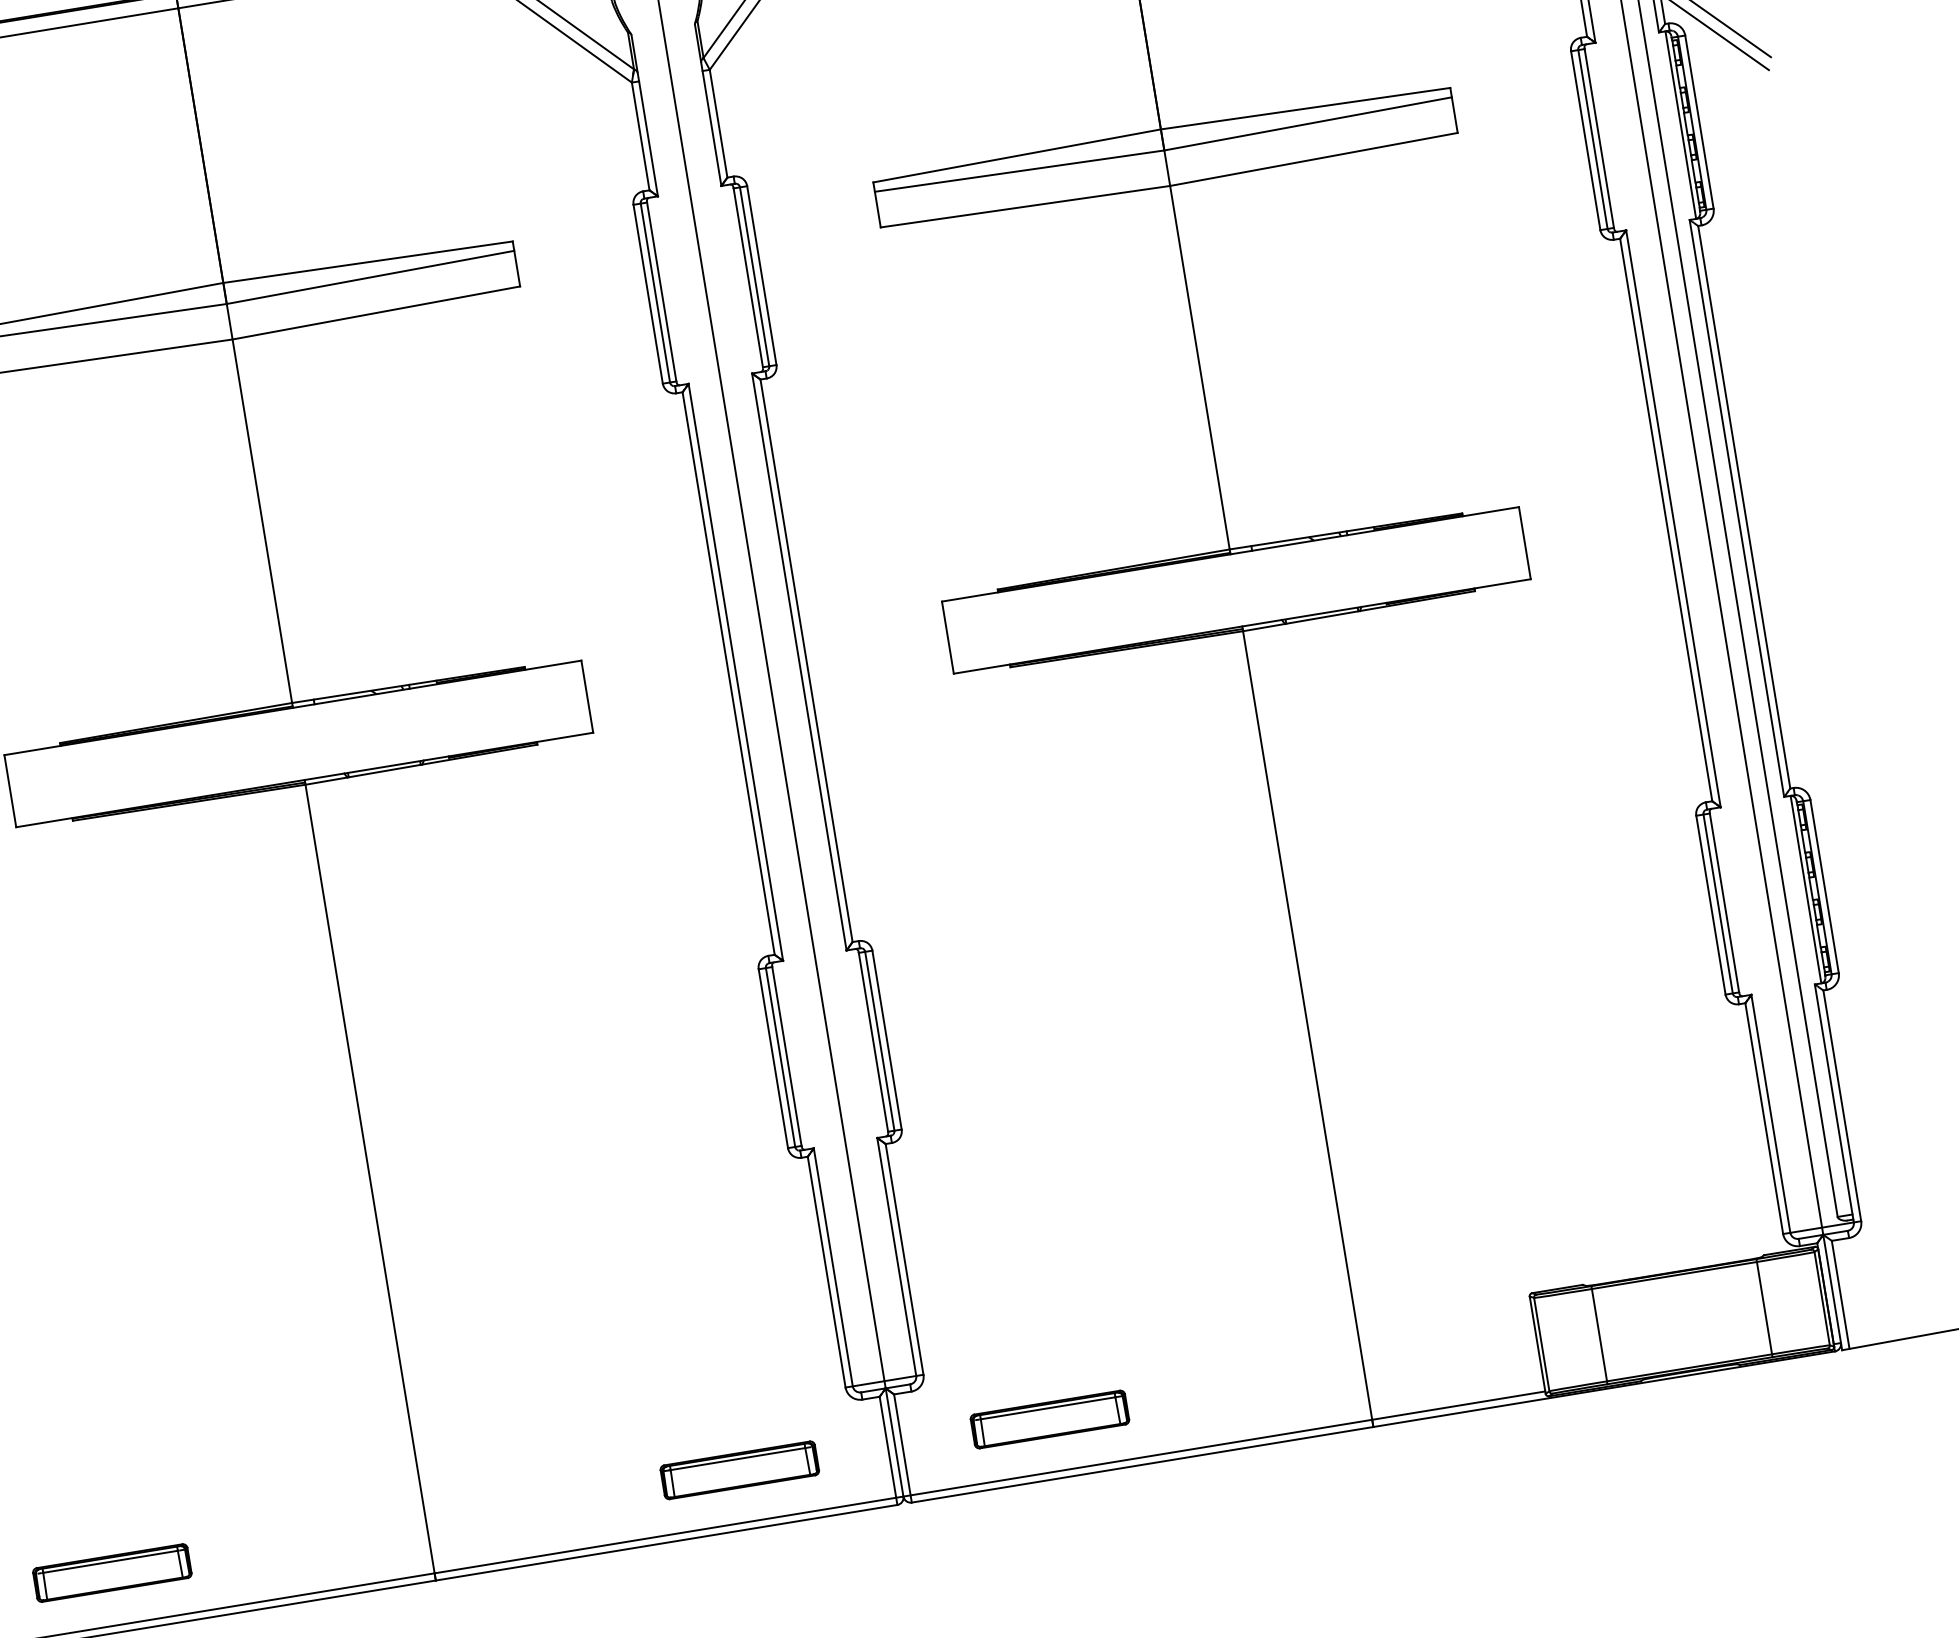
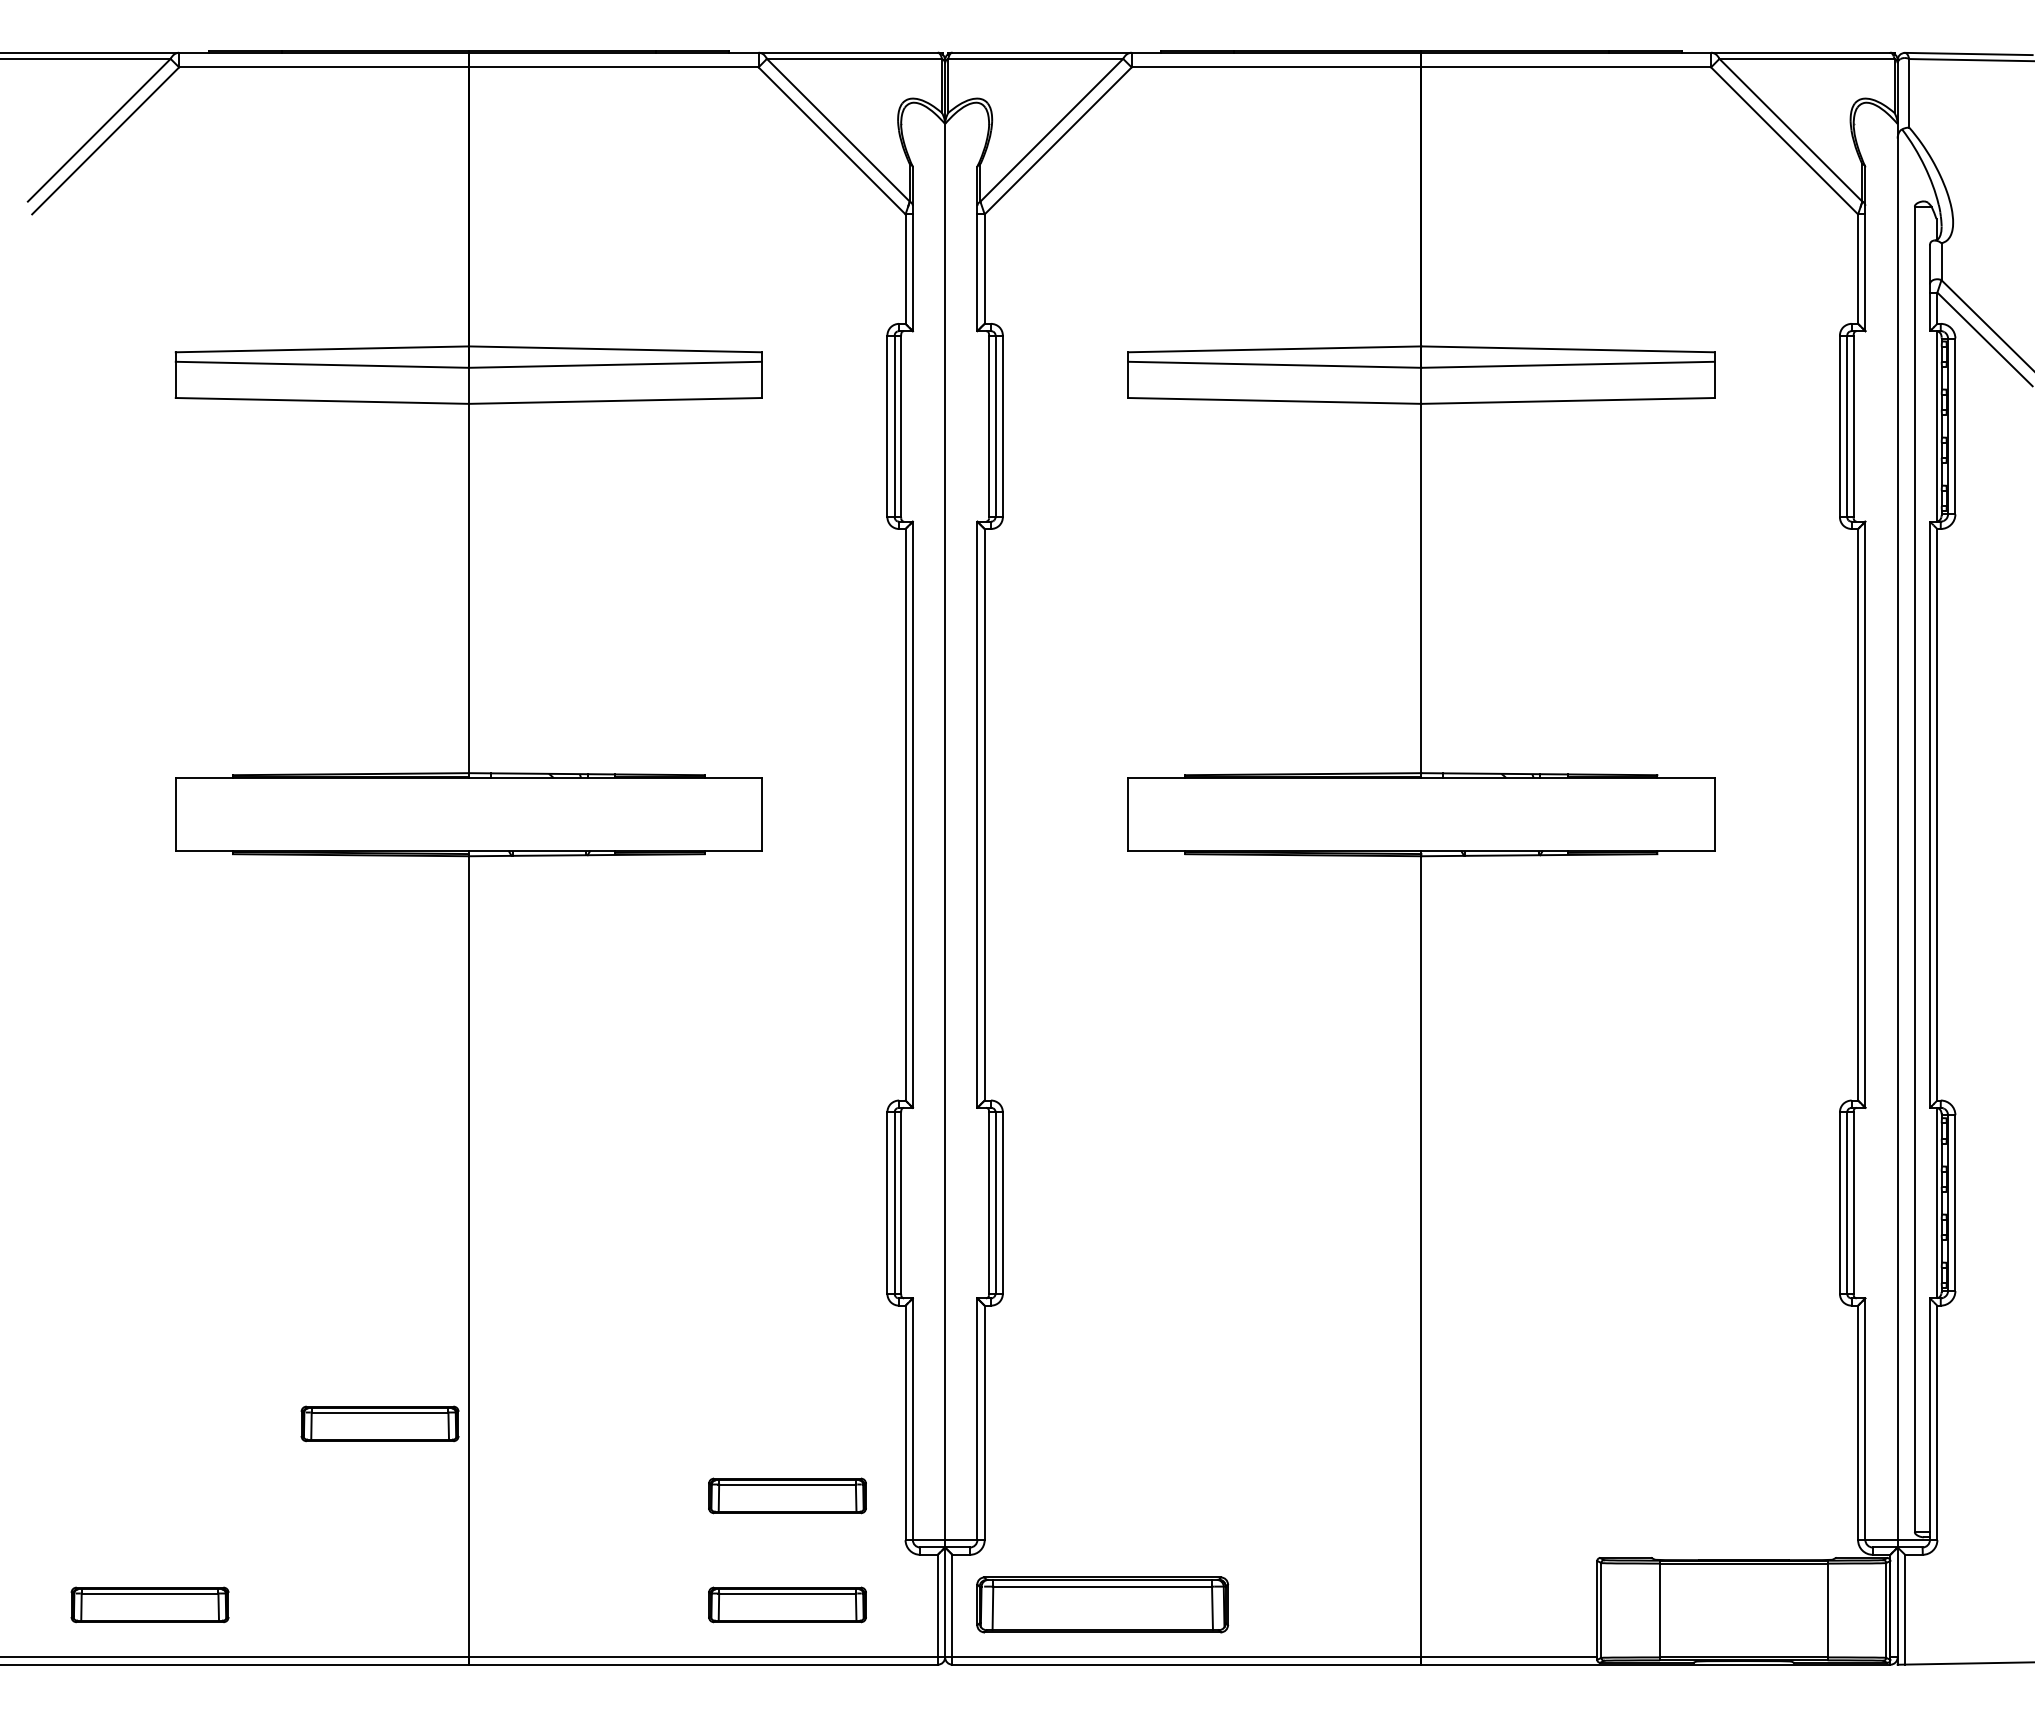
part: (308, 1357) -> (379, 1423), added
part: (722, 1362) -> (787, 1495), added
part: (1049, 1419) -> (1102, 1604), size x1.6

